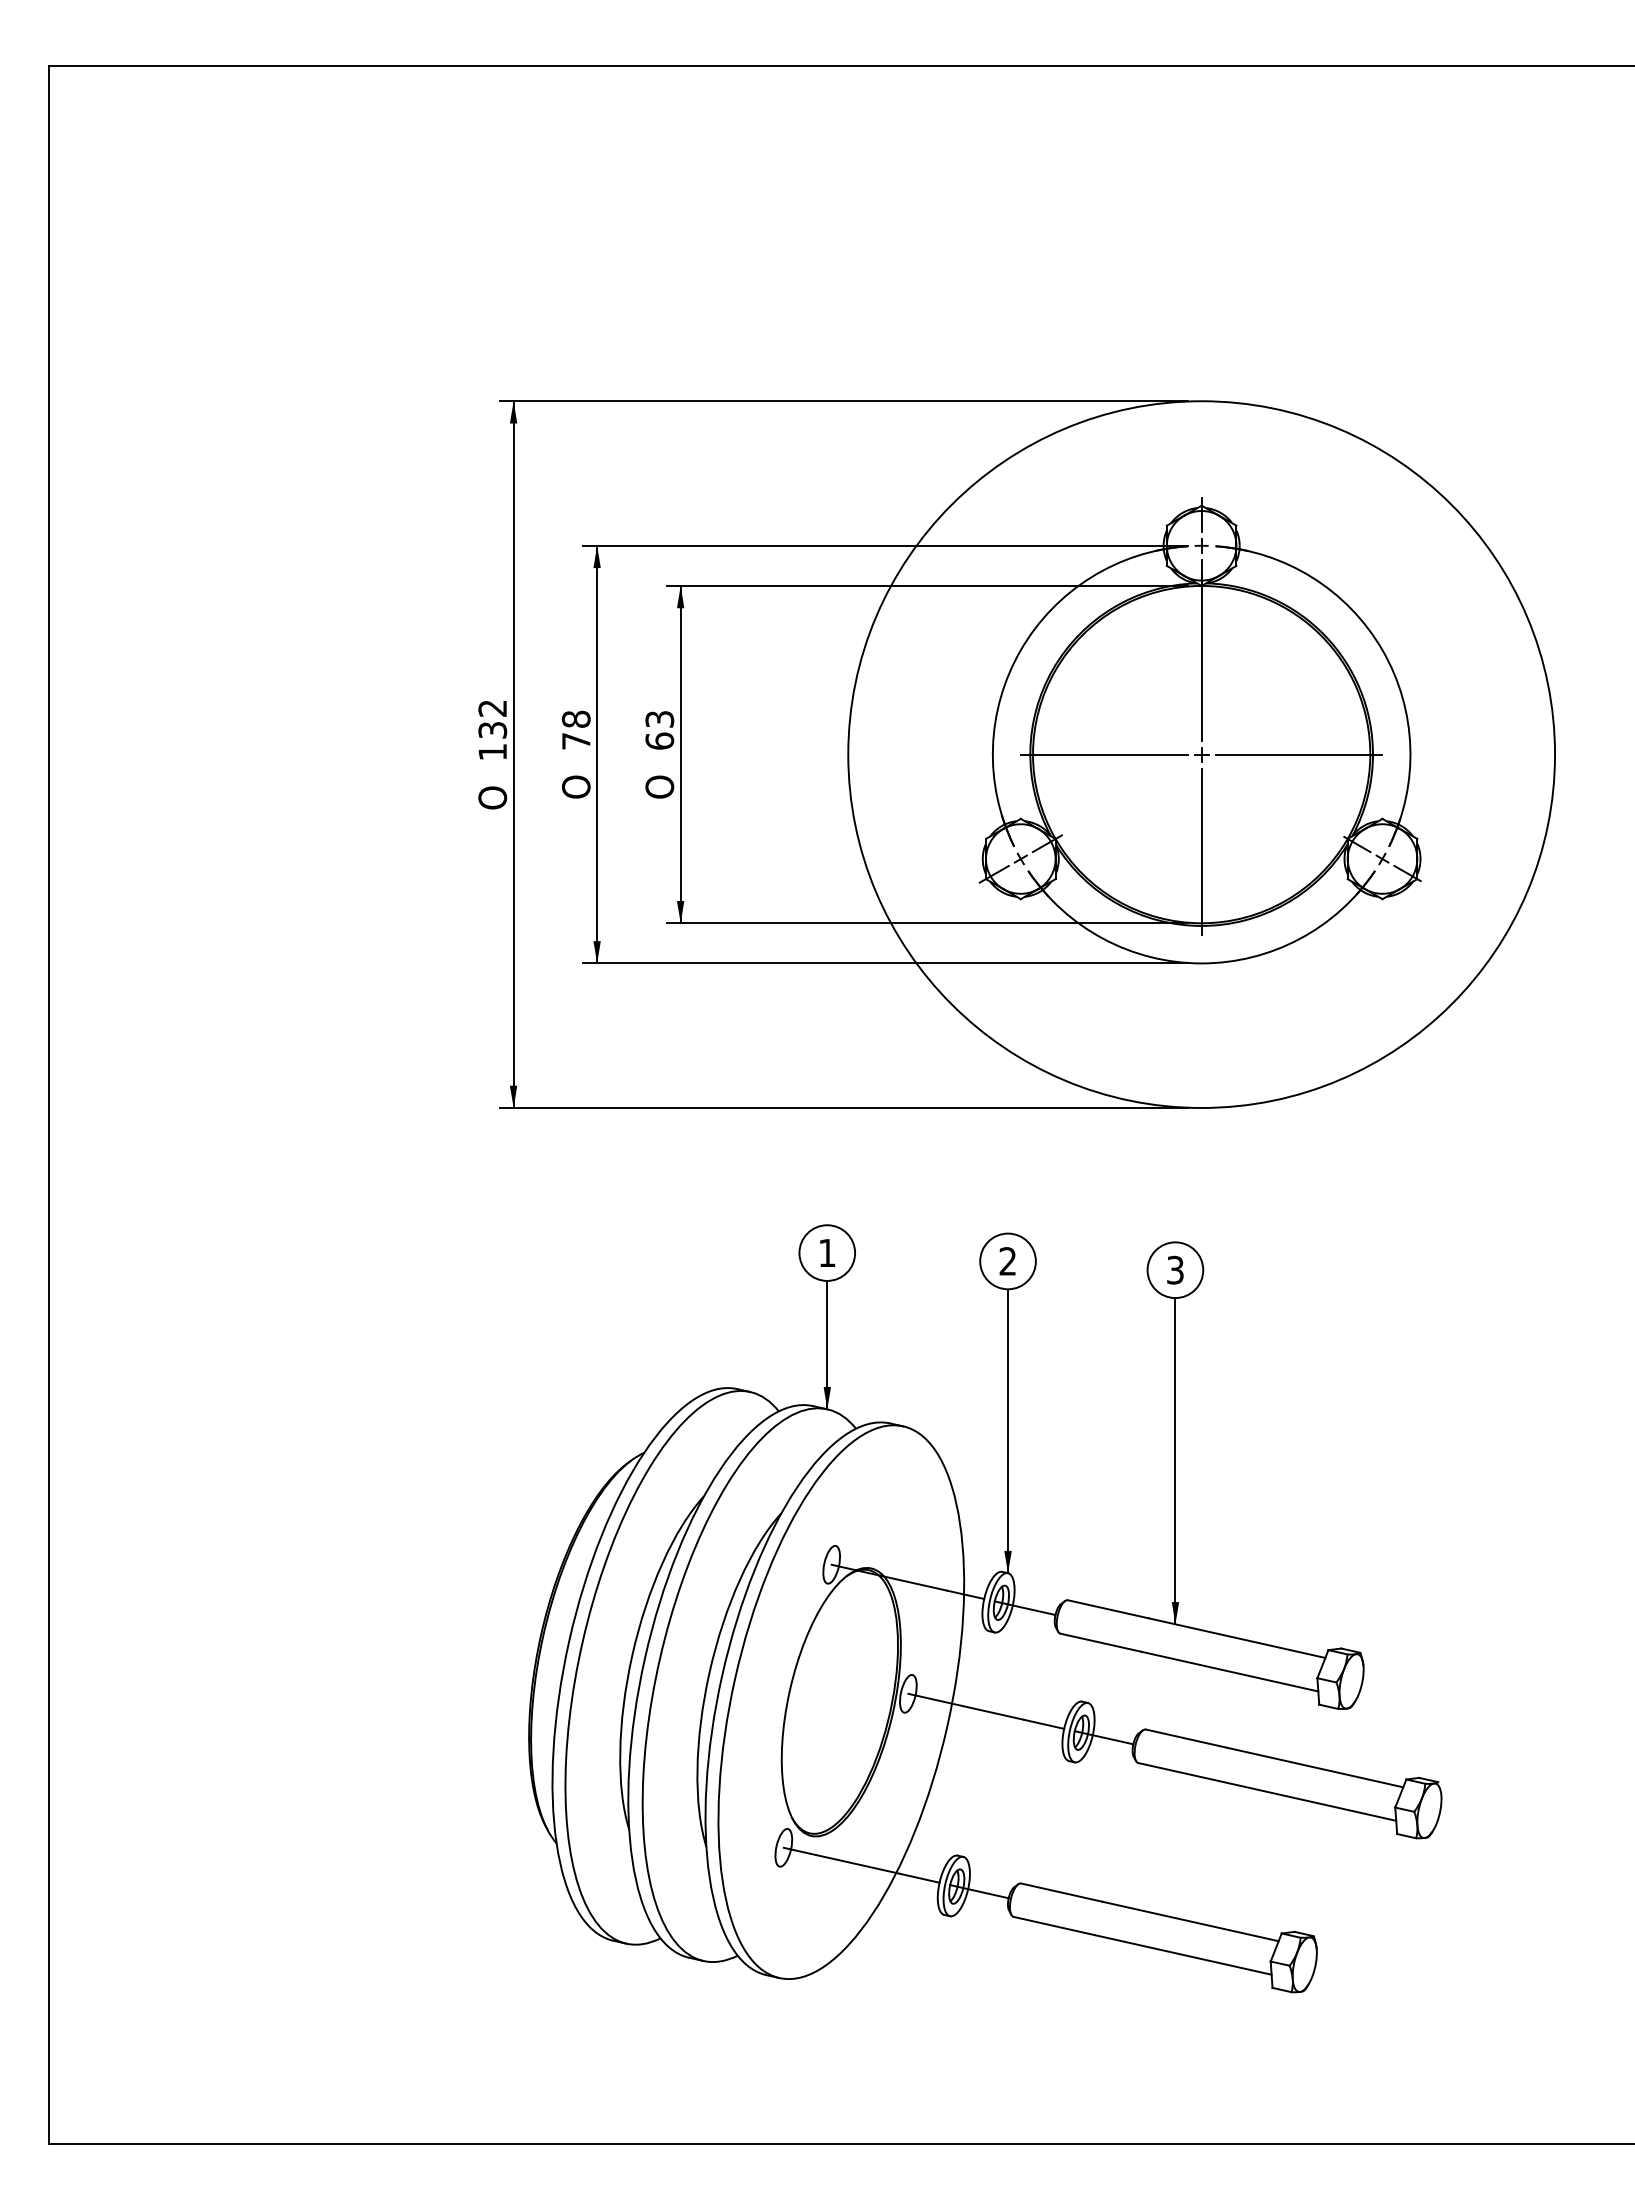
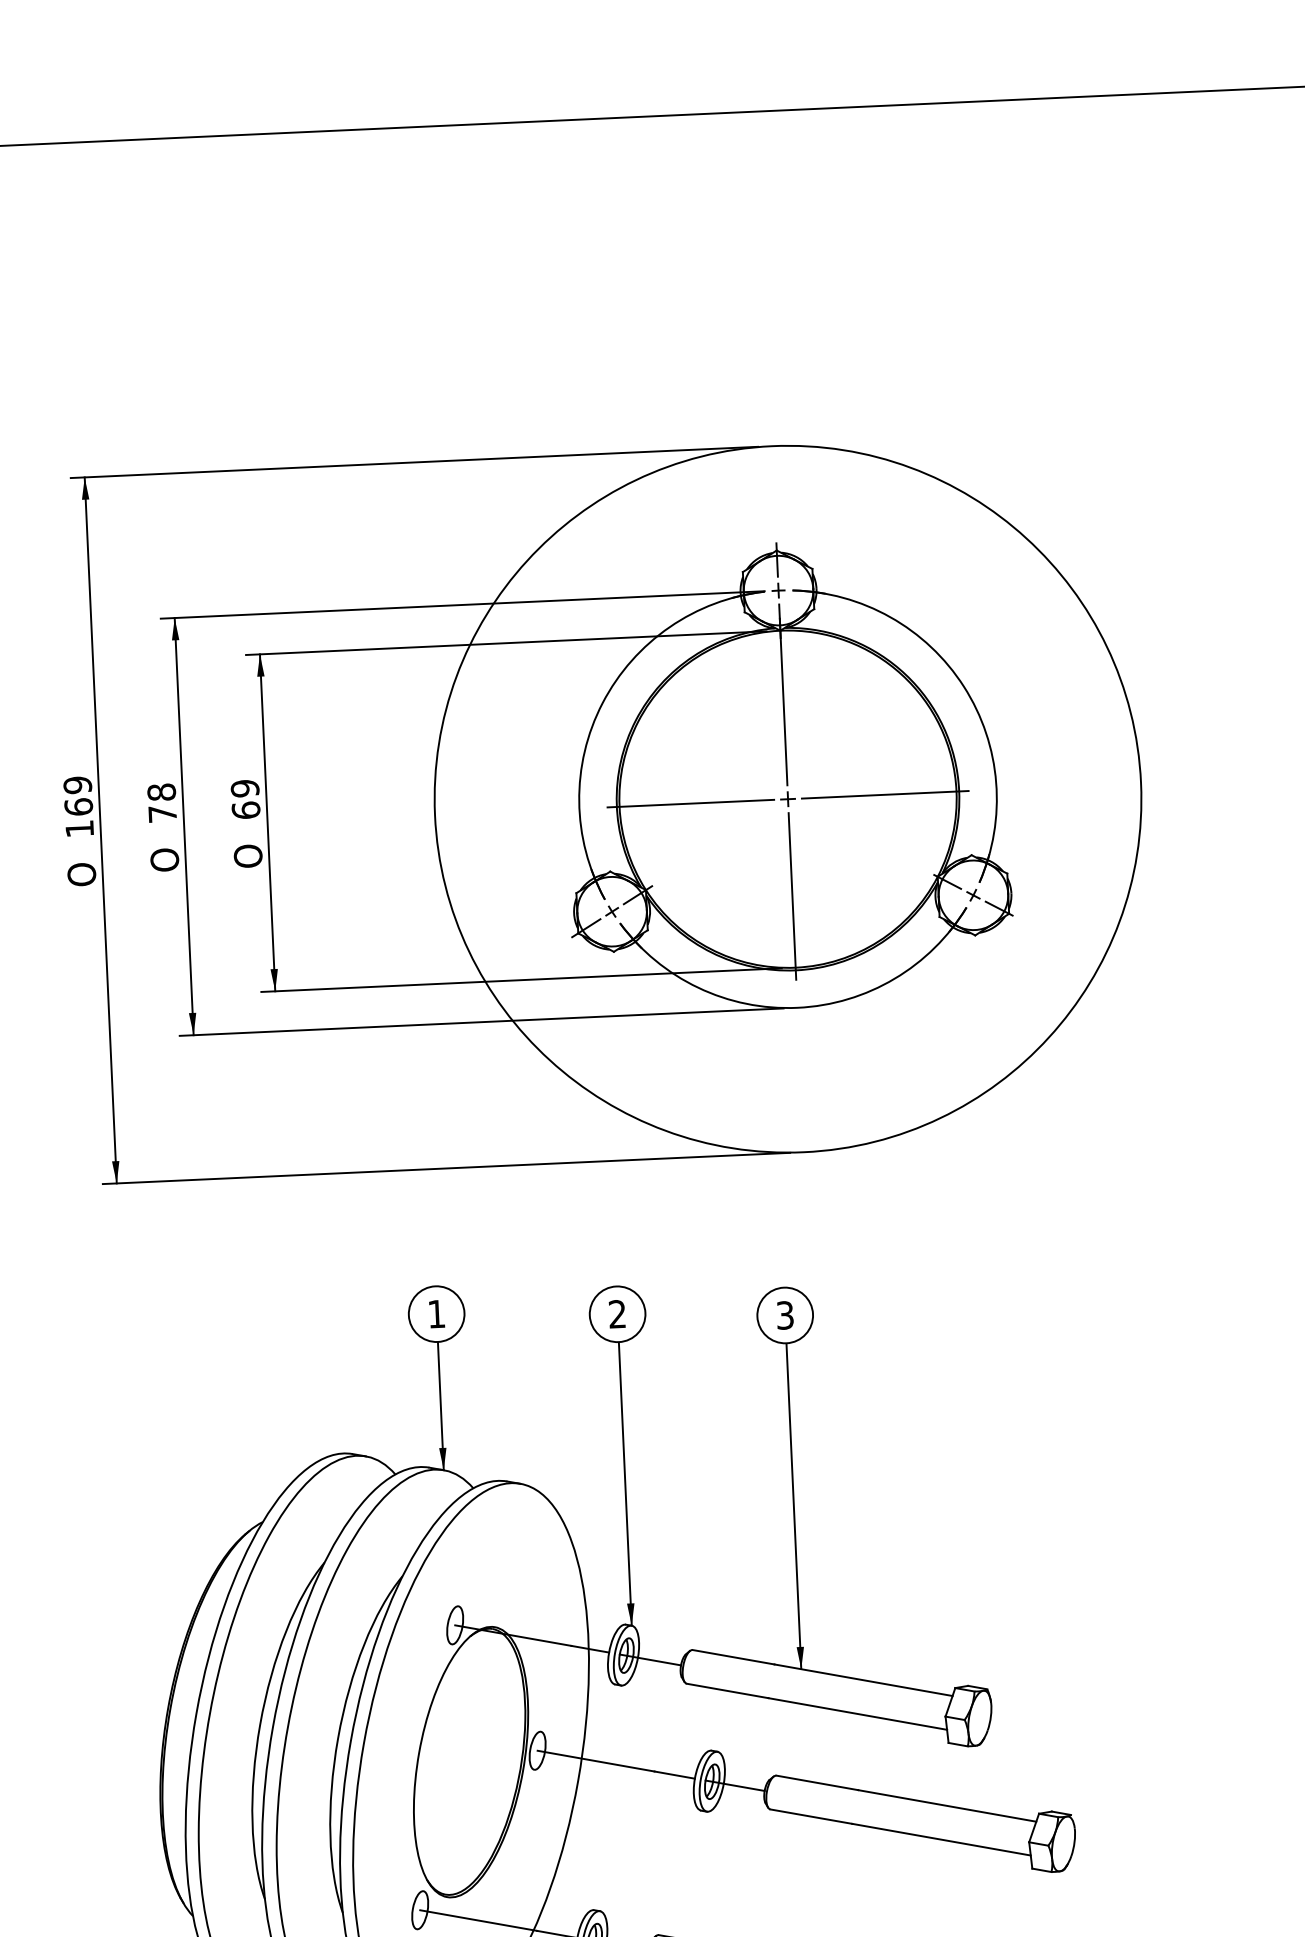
text: (492, 719) -> (78, 796), 132 -> 169
text: (659, 719) -> (244, 788), 63 -> 69

